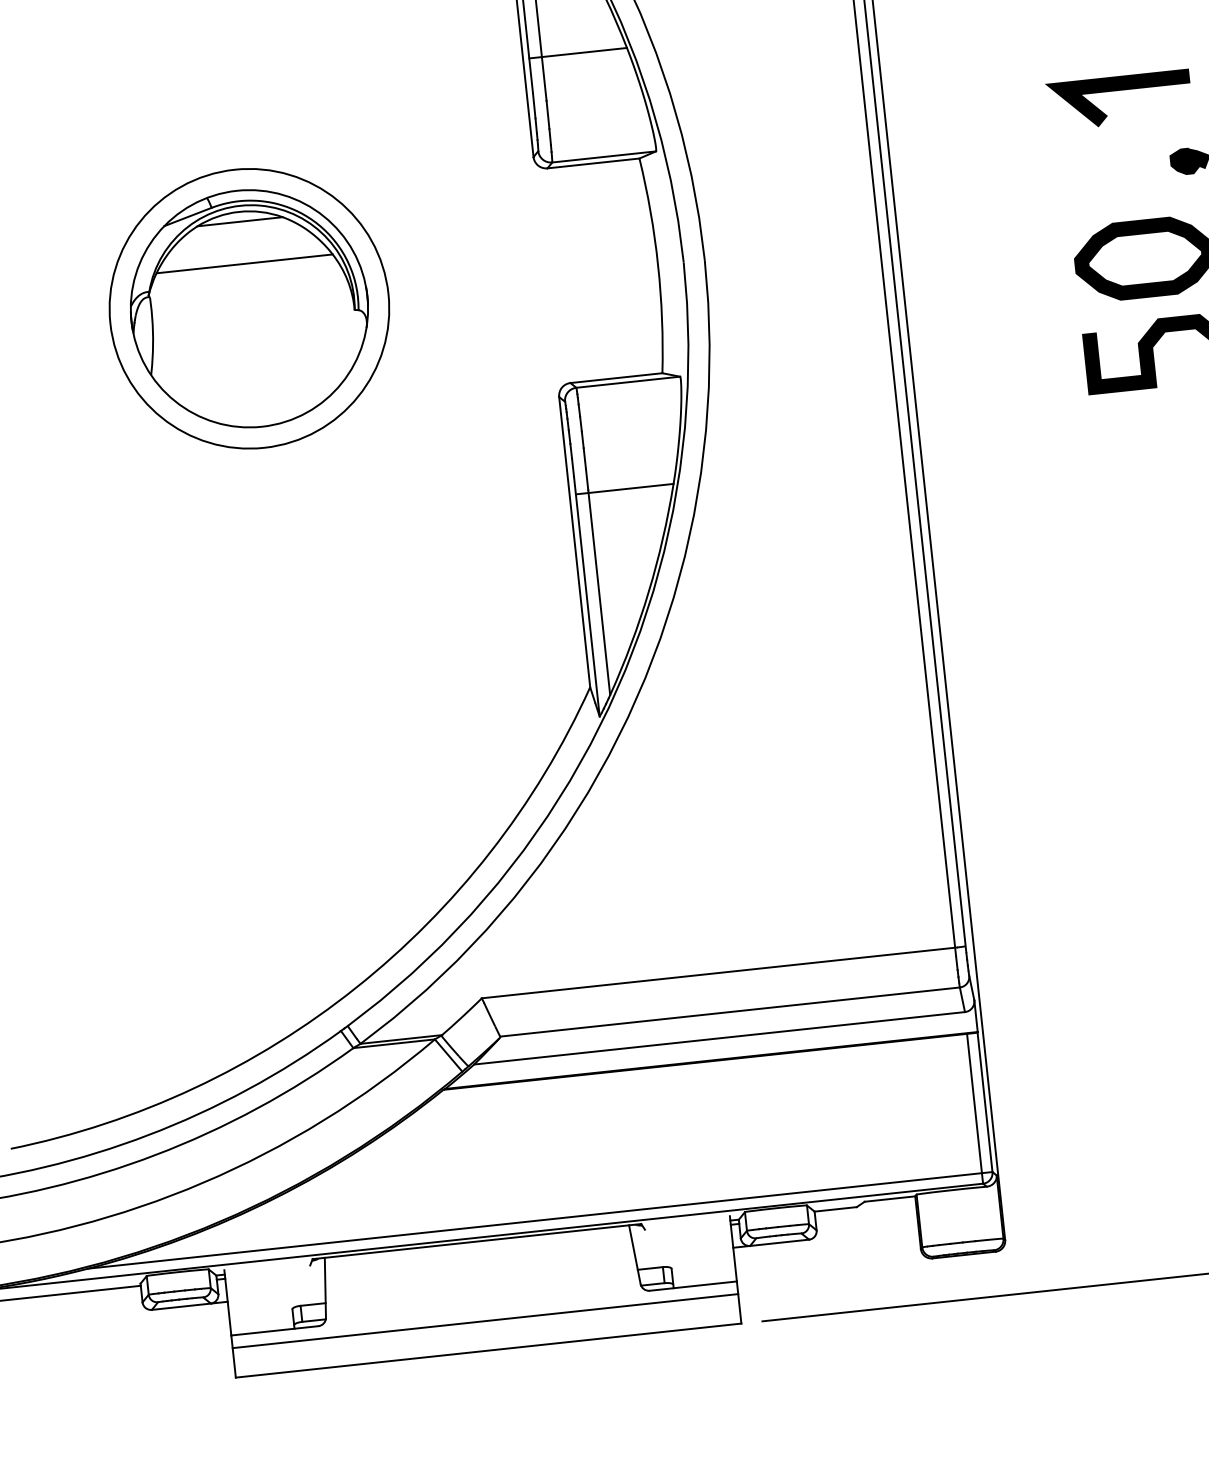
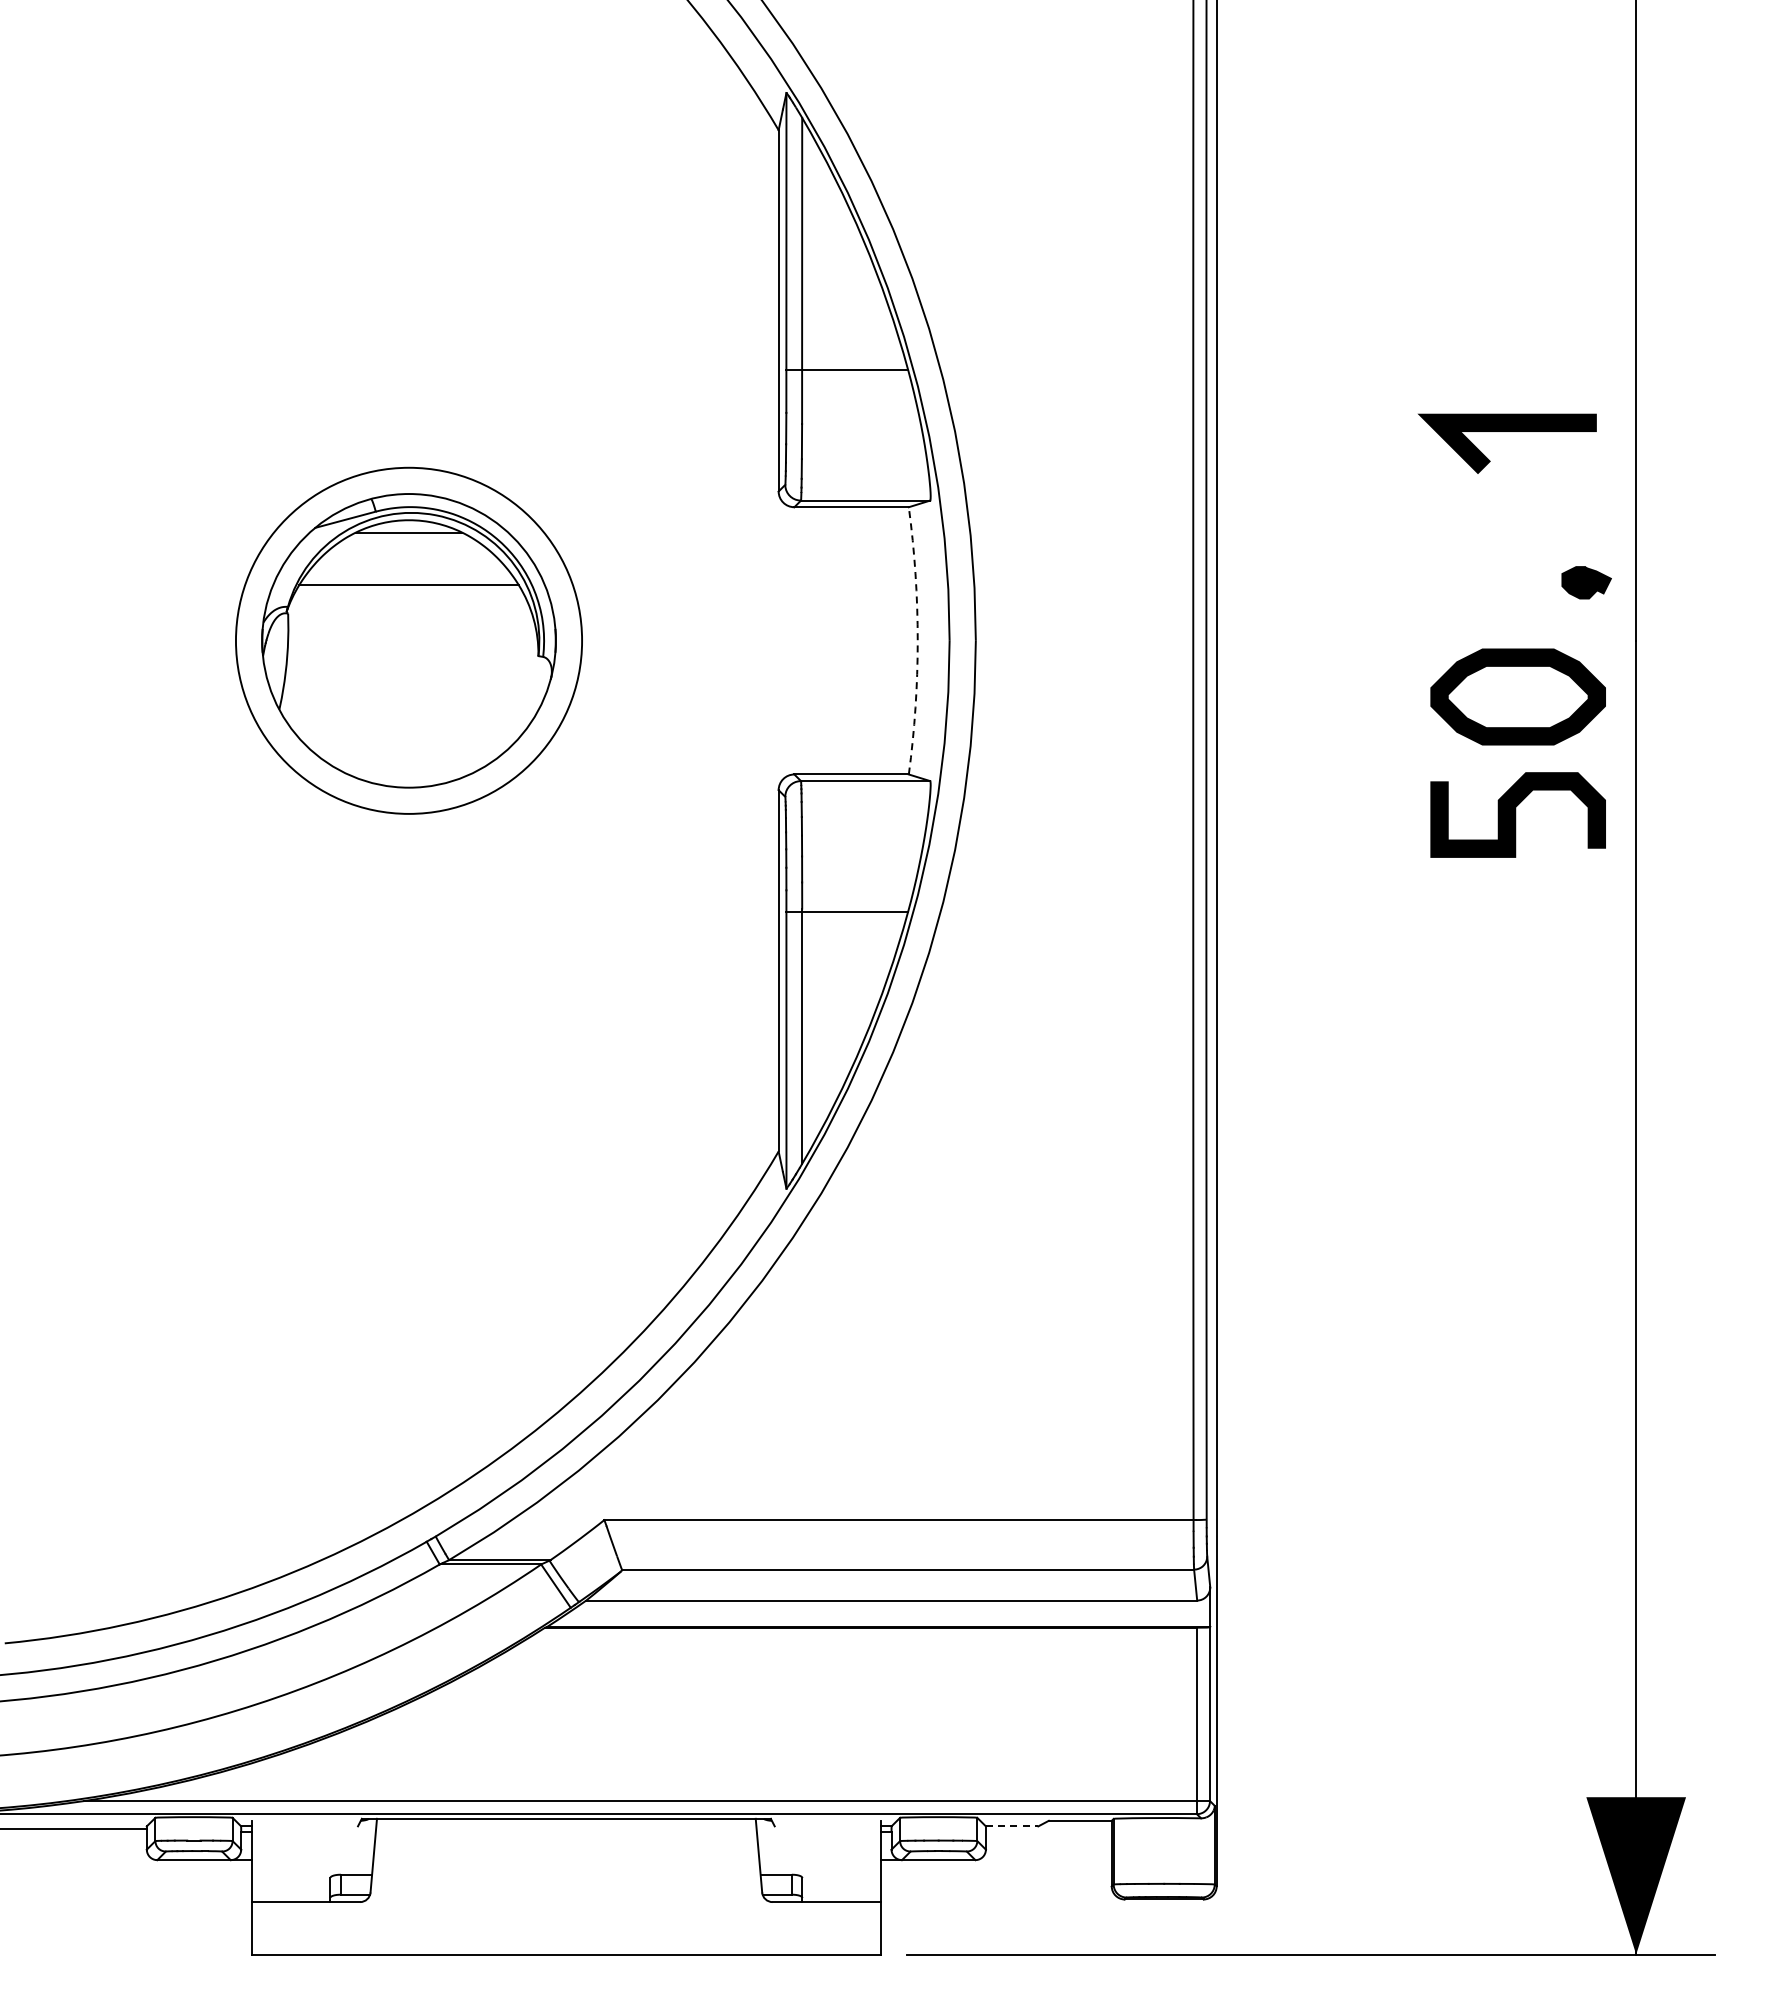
line: (1117, 90) -> (1506, 431), moved
arc: (657, 264) -> (917, 640), solid -> dashed
line: (836, 1209) -> (1012, 1826), solid -> dashed
line: (485, 1320) -> (566, 1917), removed

